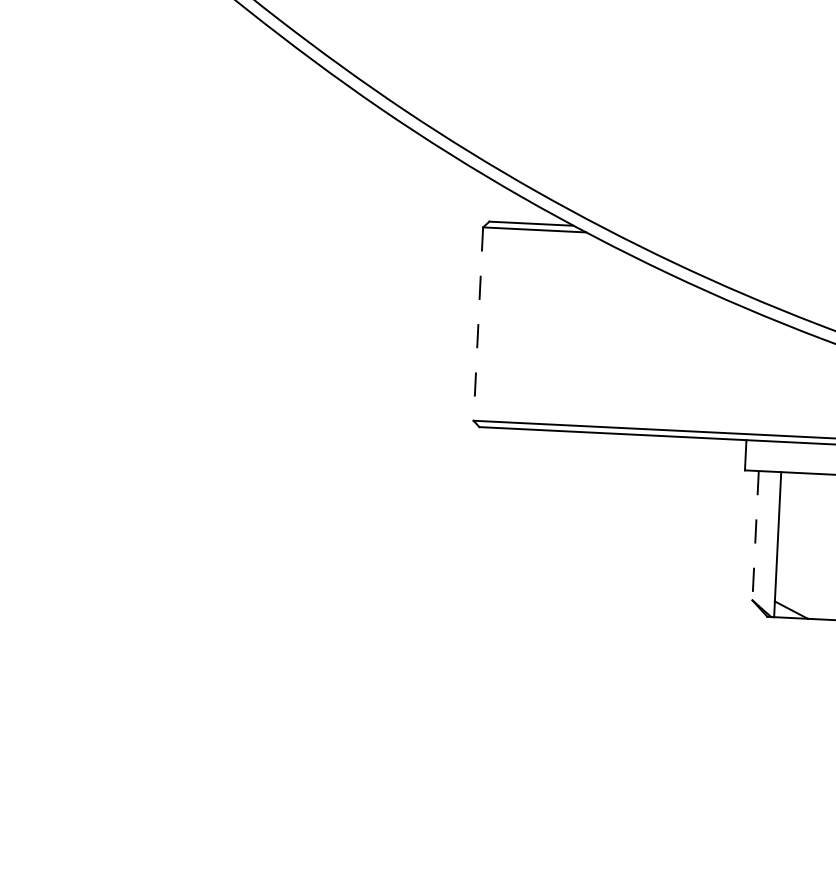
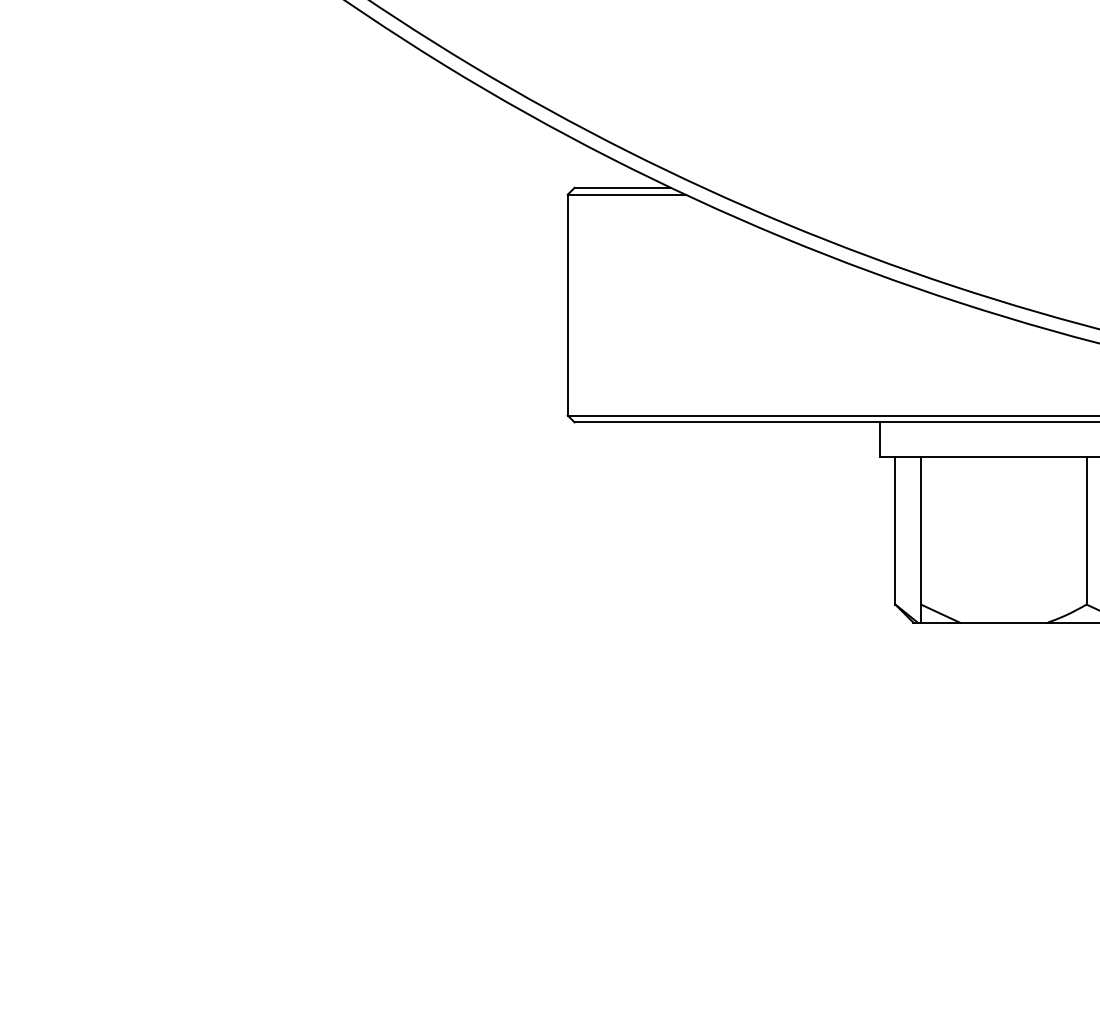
line: (478, 324) -> (567, 305), dashed -> solid
line: (755, 535) -> (895, 530), dashed -> solid

